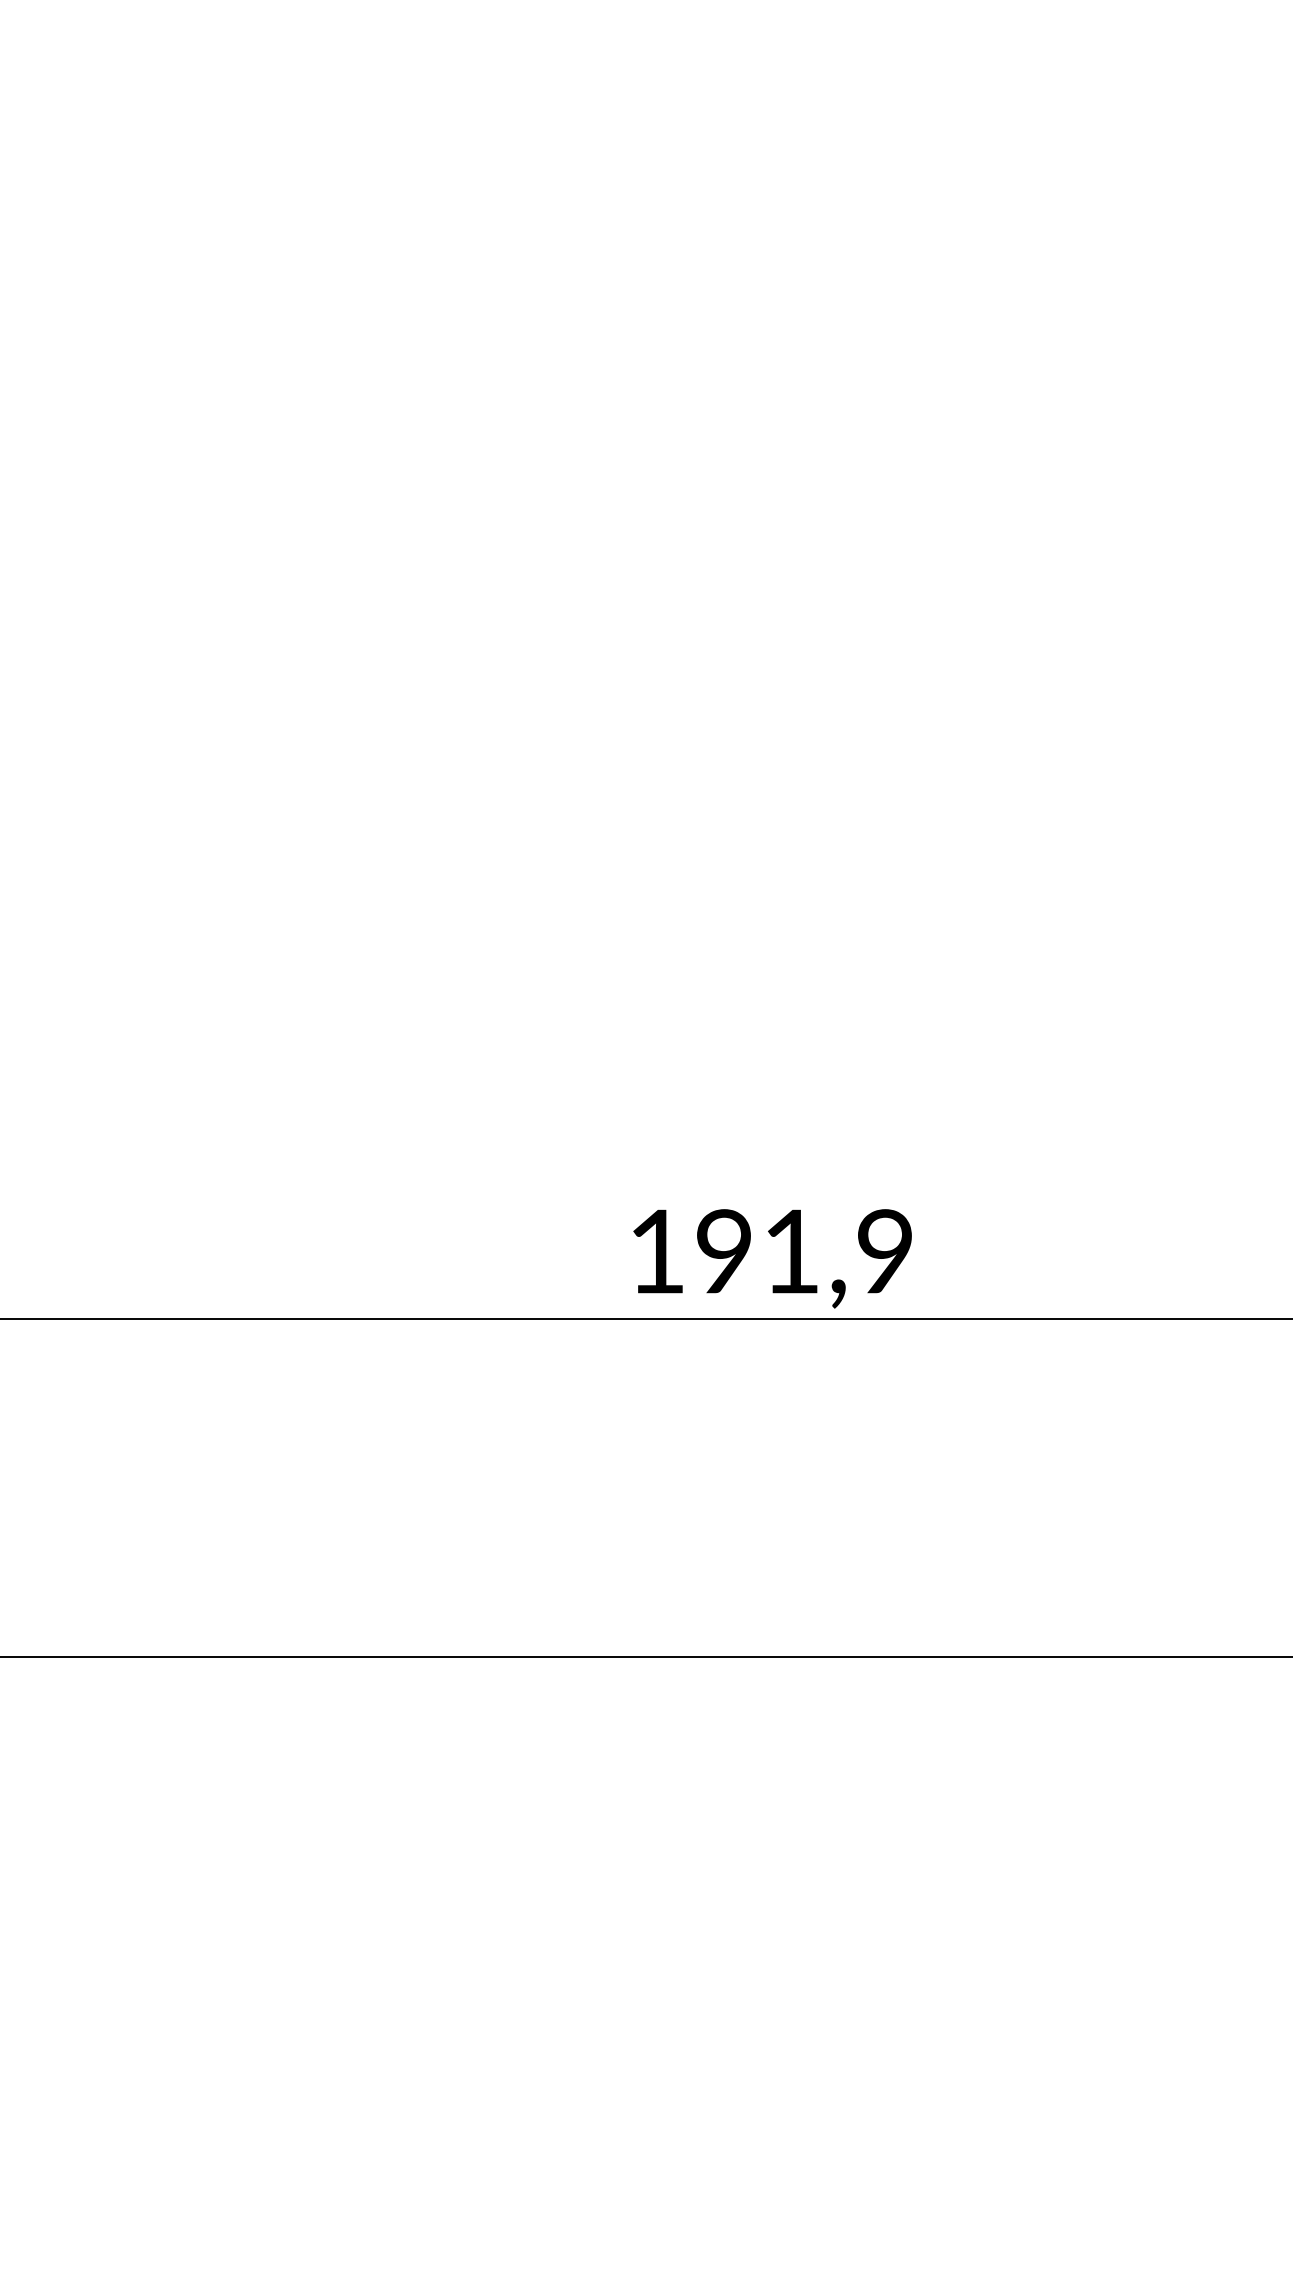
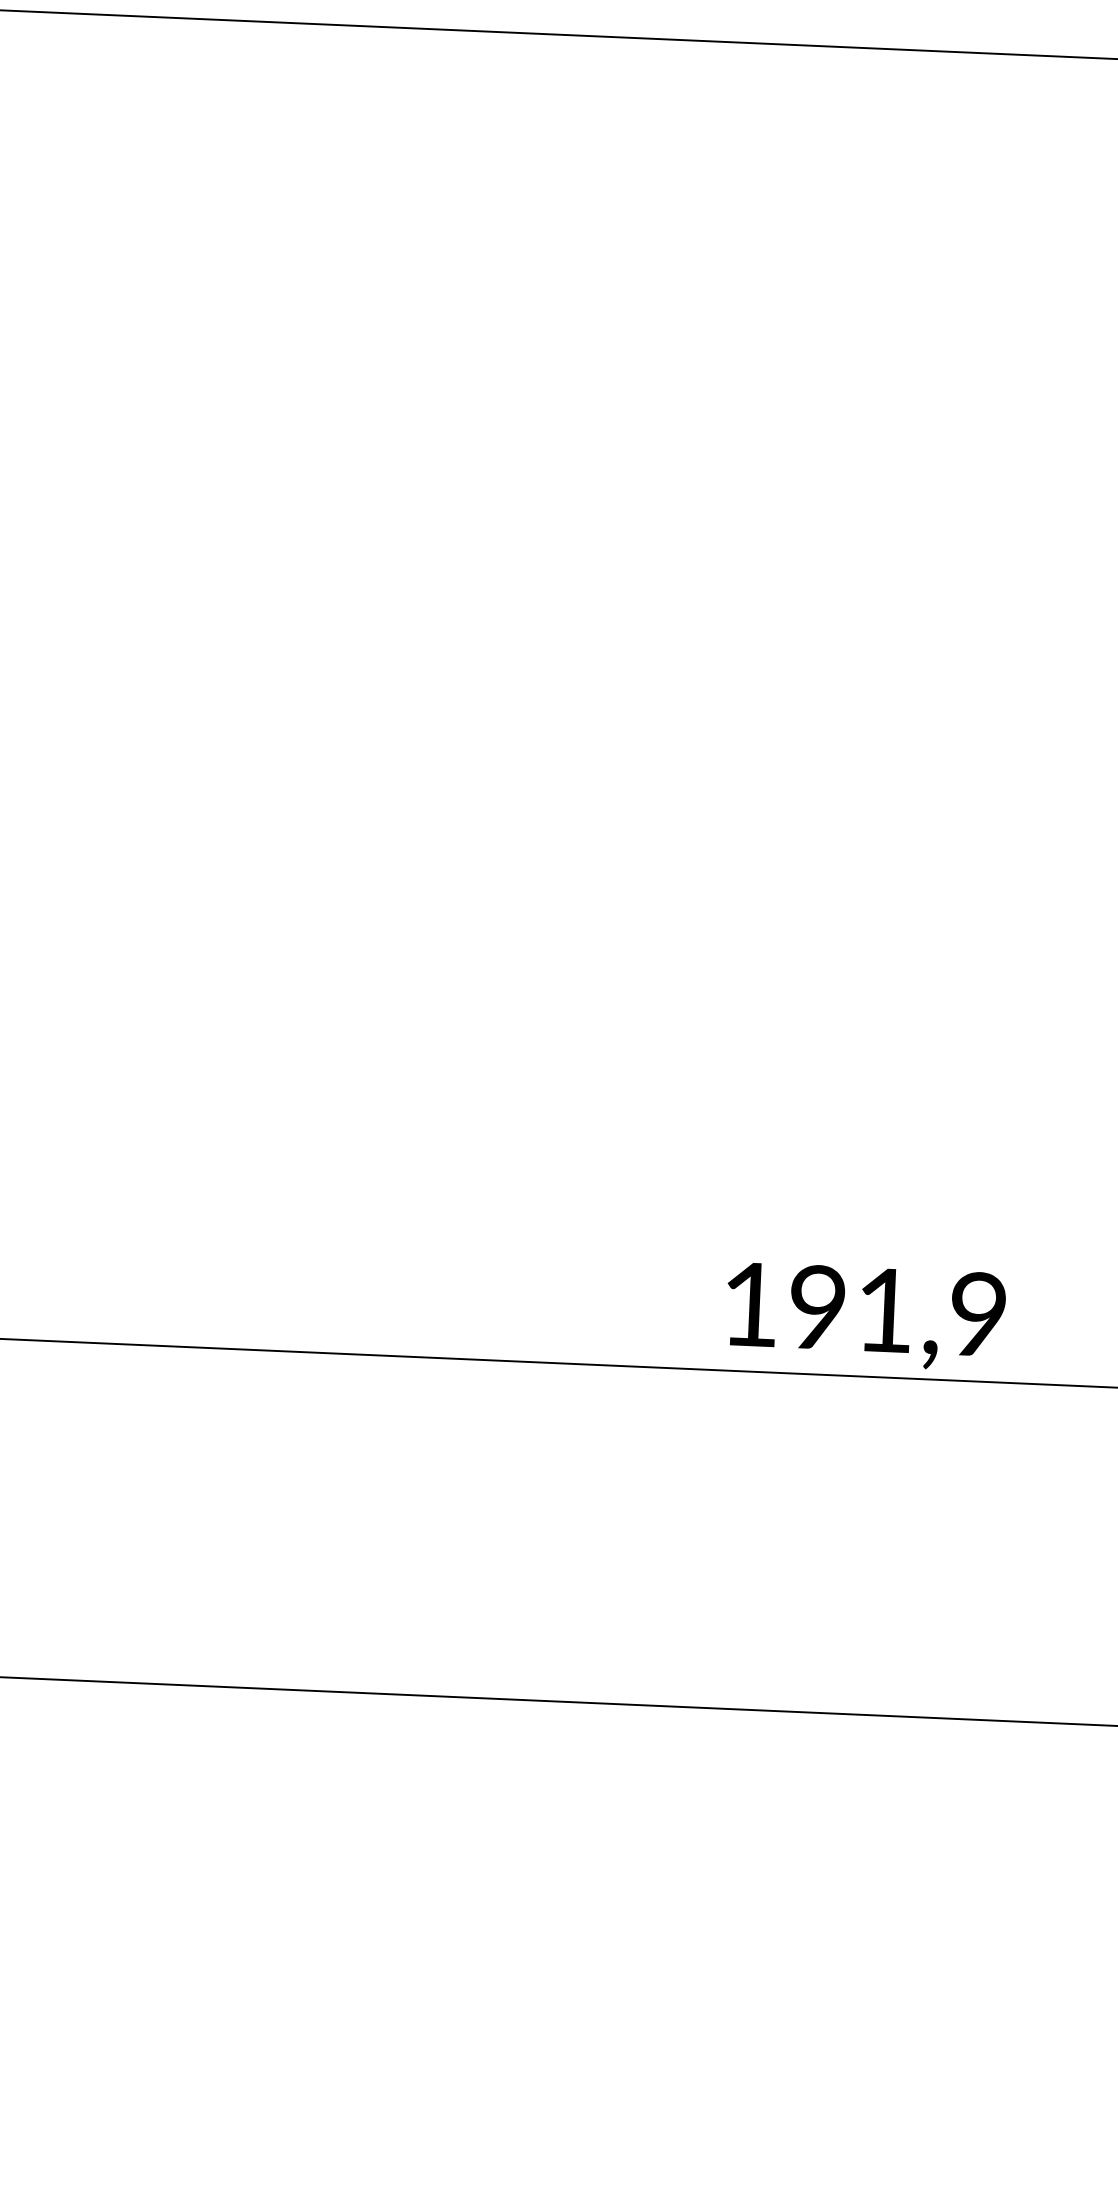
text: (772, 1258) -> (865, 1316), moved

